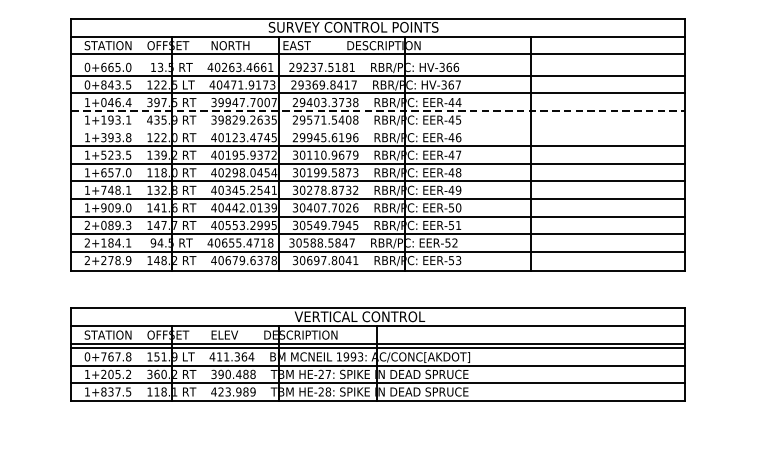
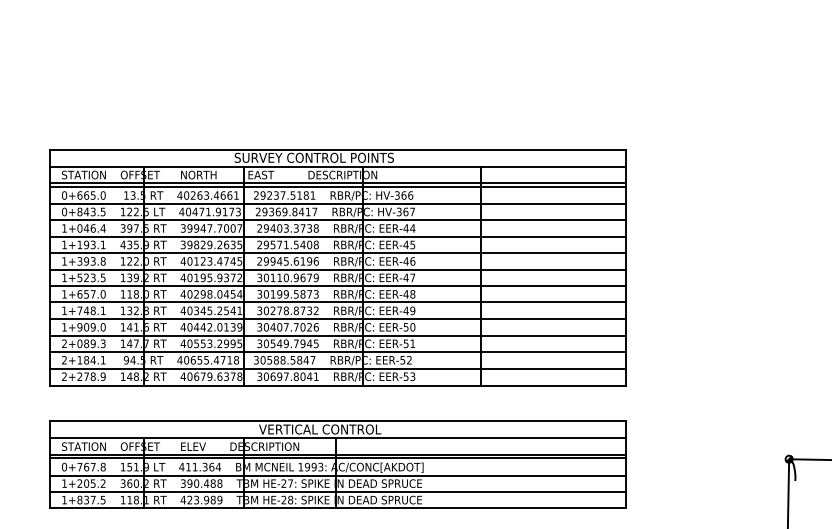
line: (378, 57) -> (337, 186), added
line: (379, 111) -> (338, 236), dashed -> solid
line: (378, 129) -> (337, 253), added

